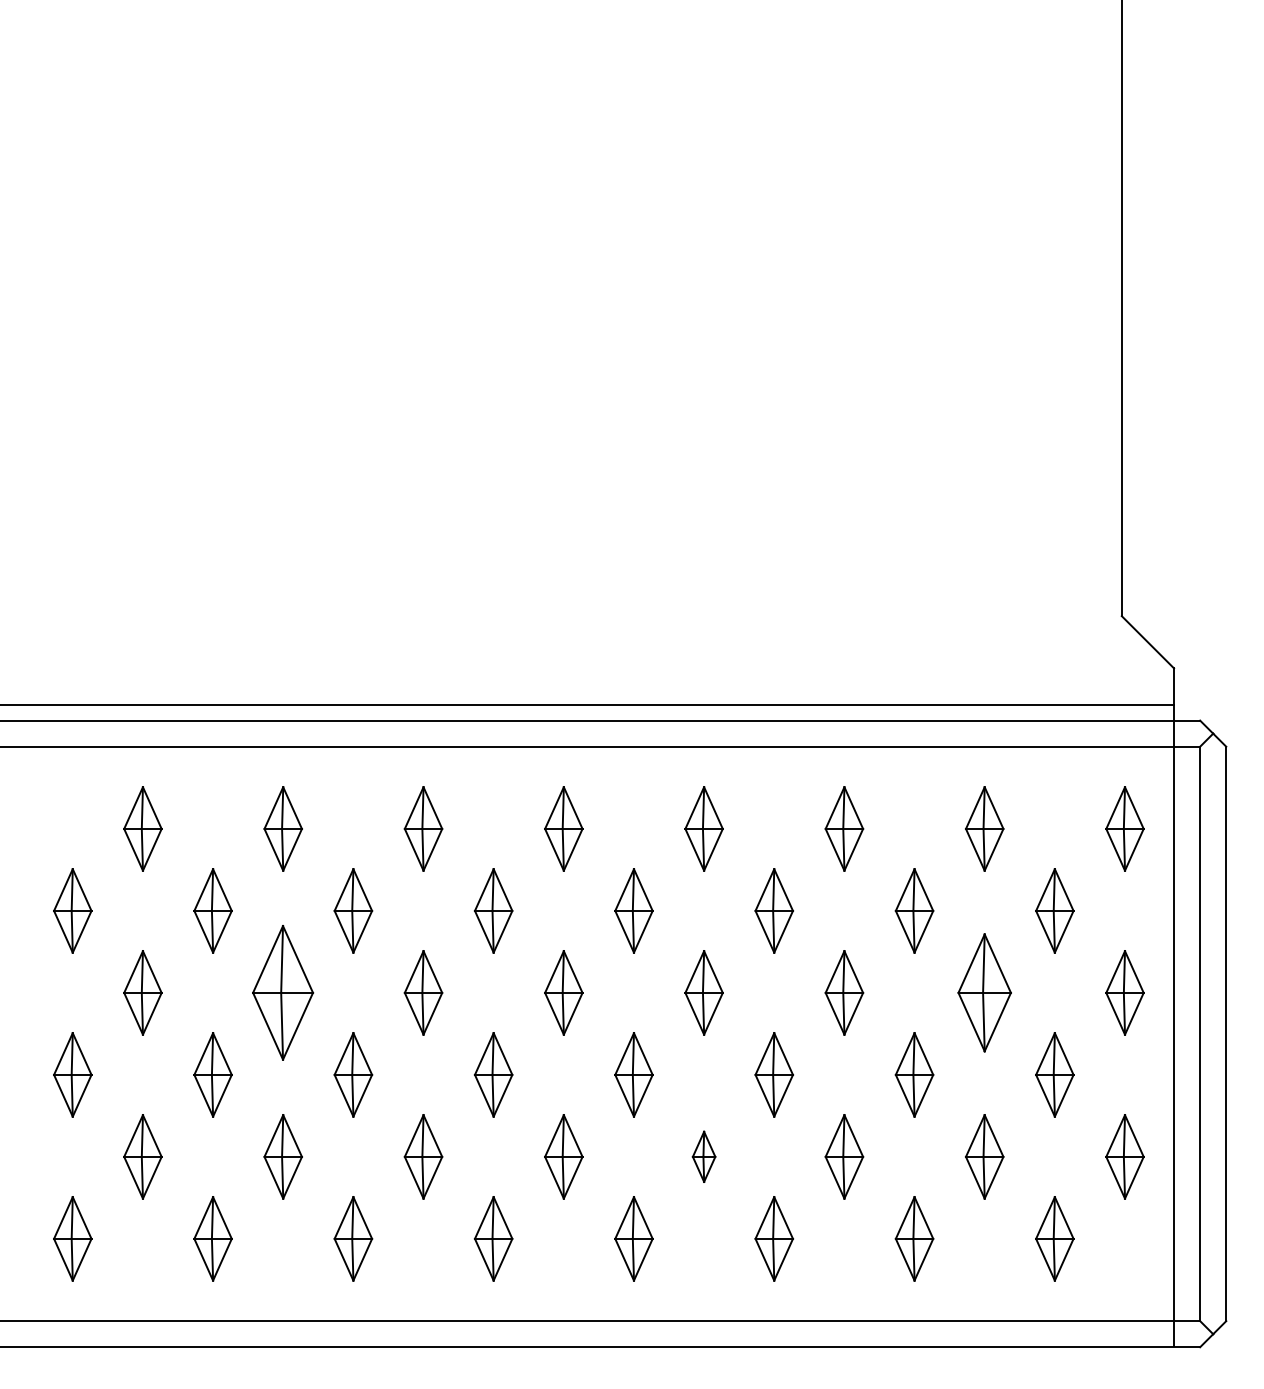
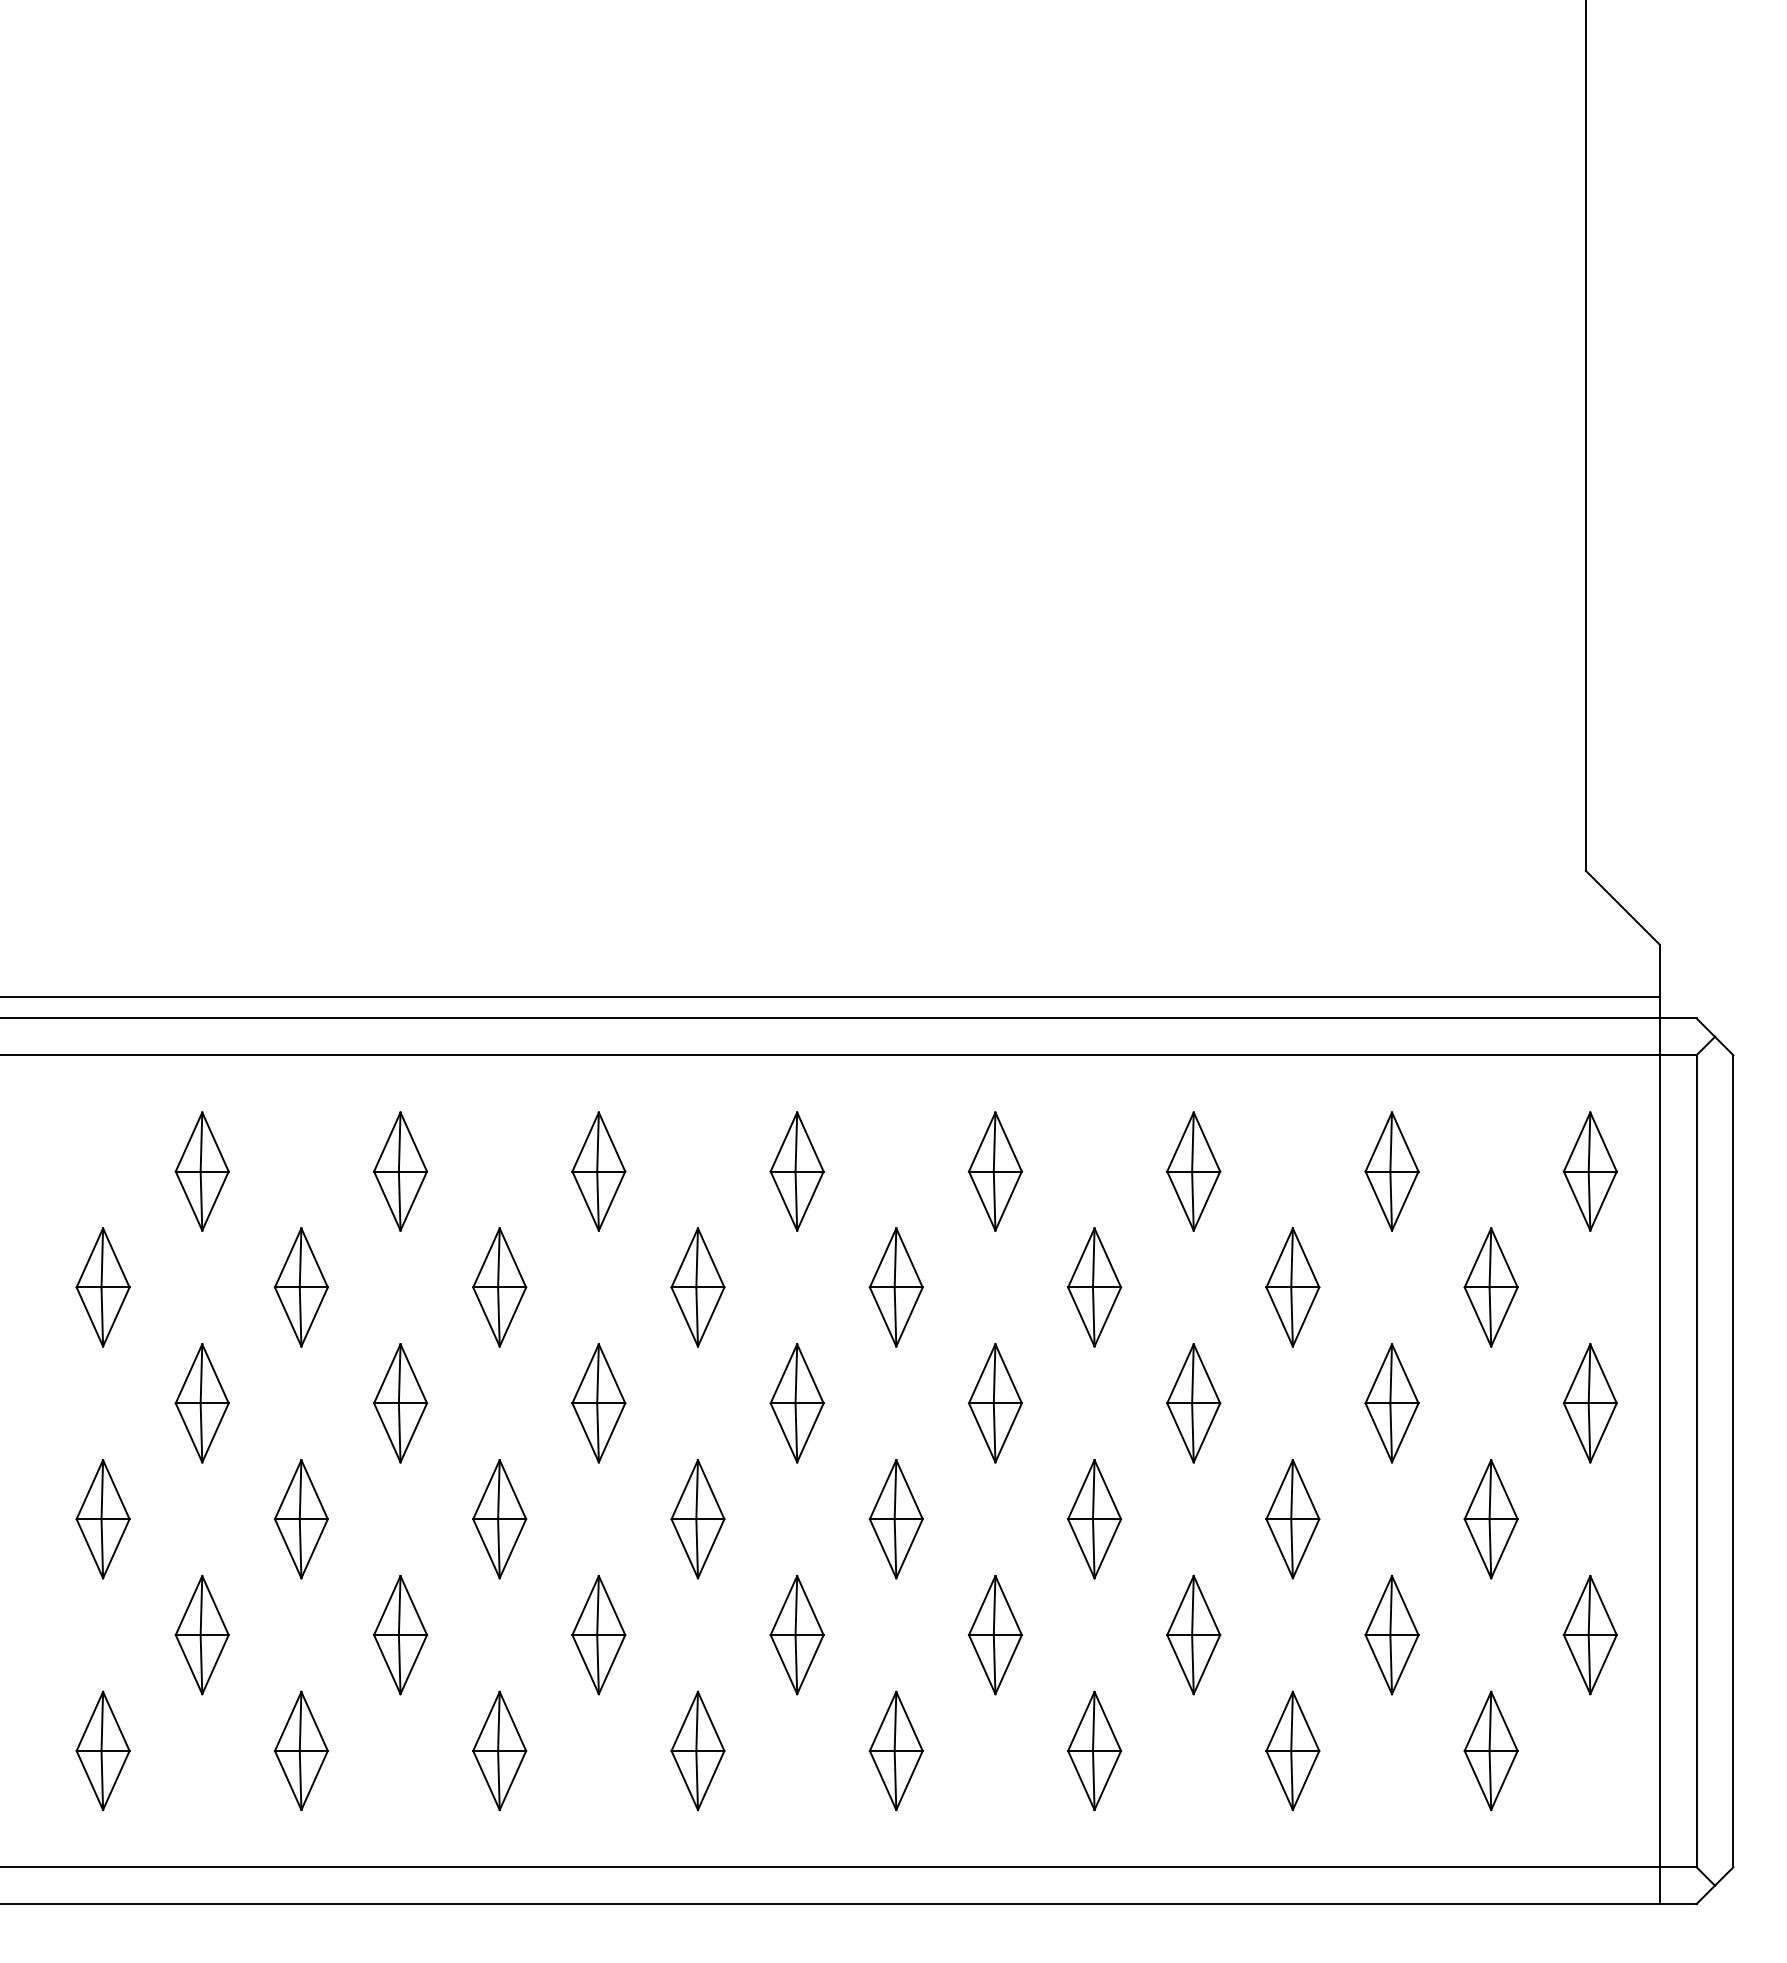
part: (283, 993) -> (400, 1403), size x0.62
part: (984, 993) -> (1391, 1403), size x0.71
part: (704, 1156) -> (995, 1634), size x1.67

